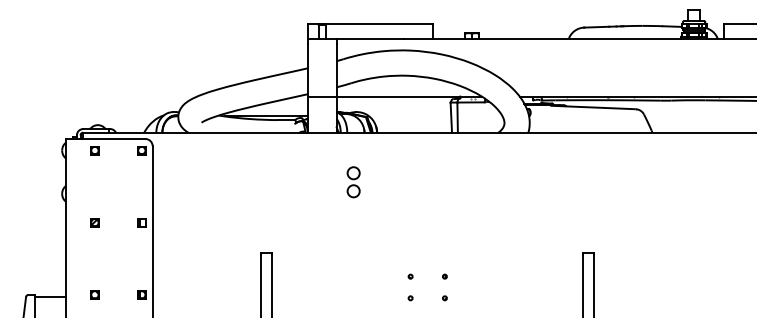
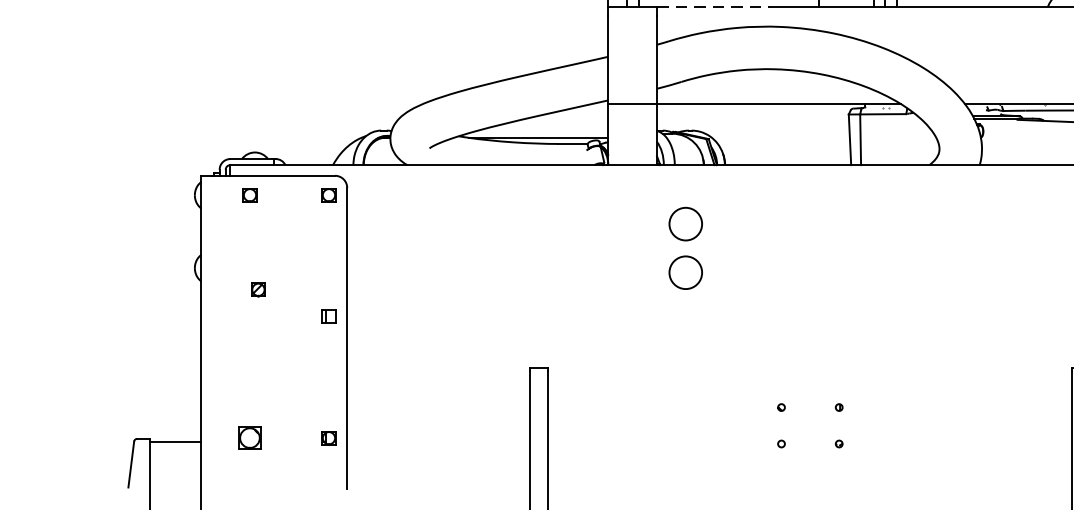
line: (370, 38) -> (713, 6), solid -> dashed
part: (353, 182) -> (685, 249), size x1.6
part: (94, 222) -> (257, 289), moved
part: (94, 294) -> (249, 437), size x1.6

